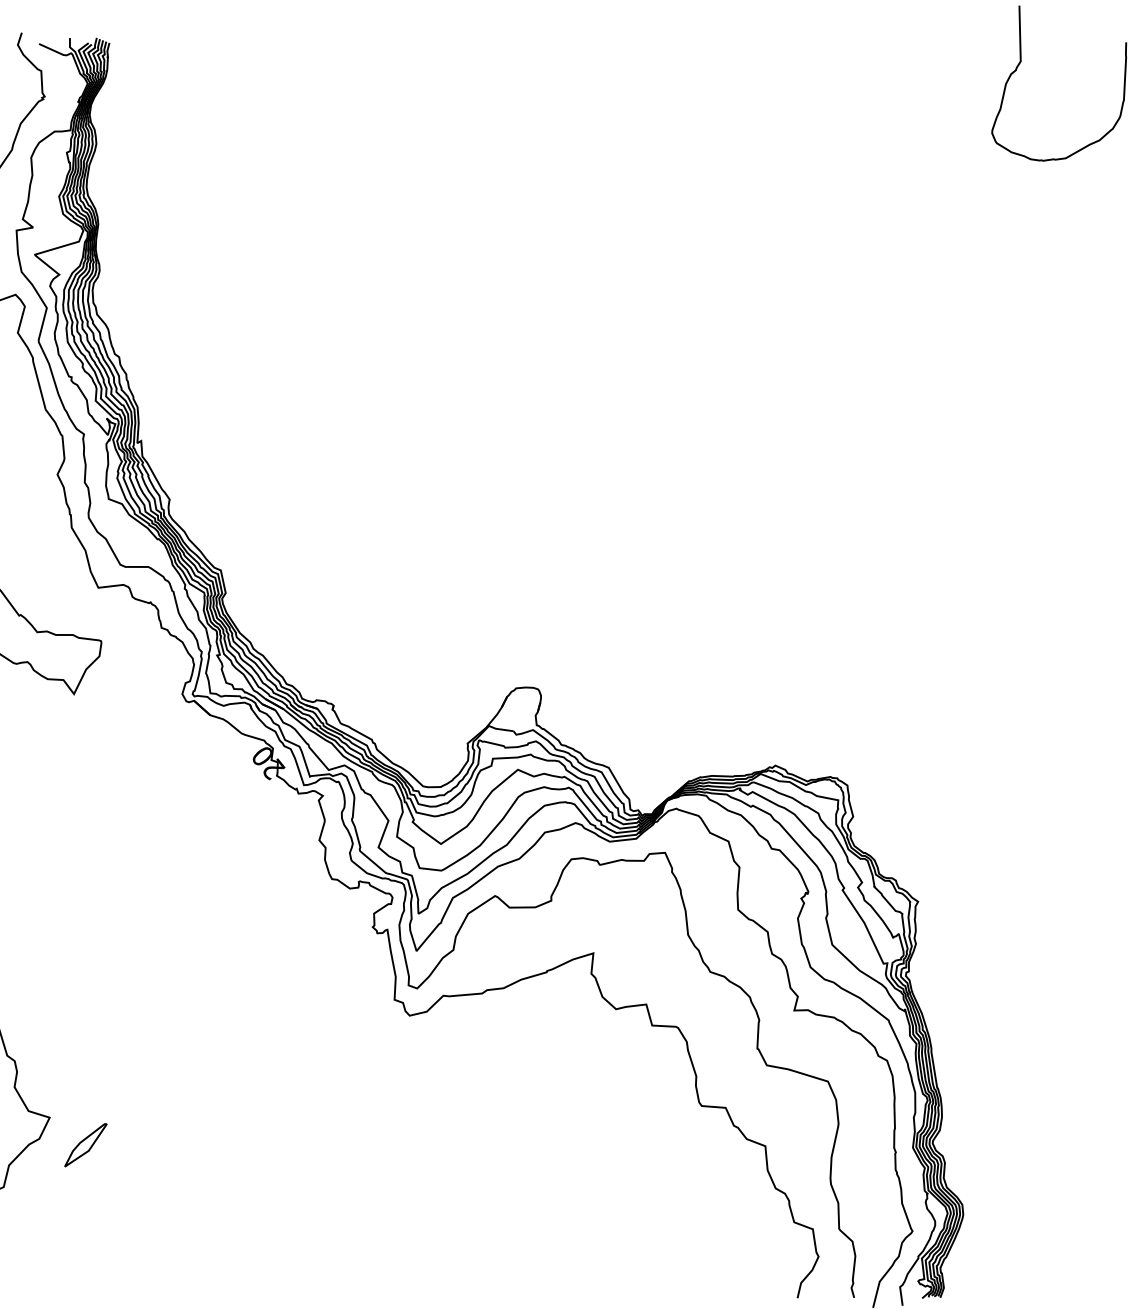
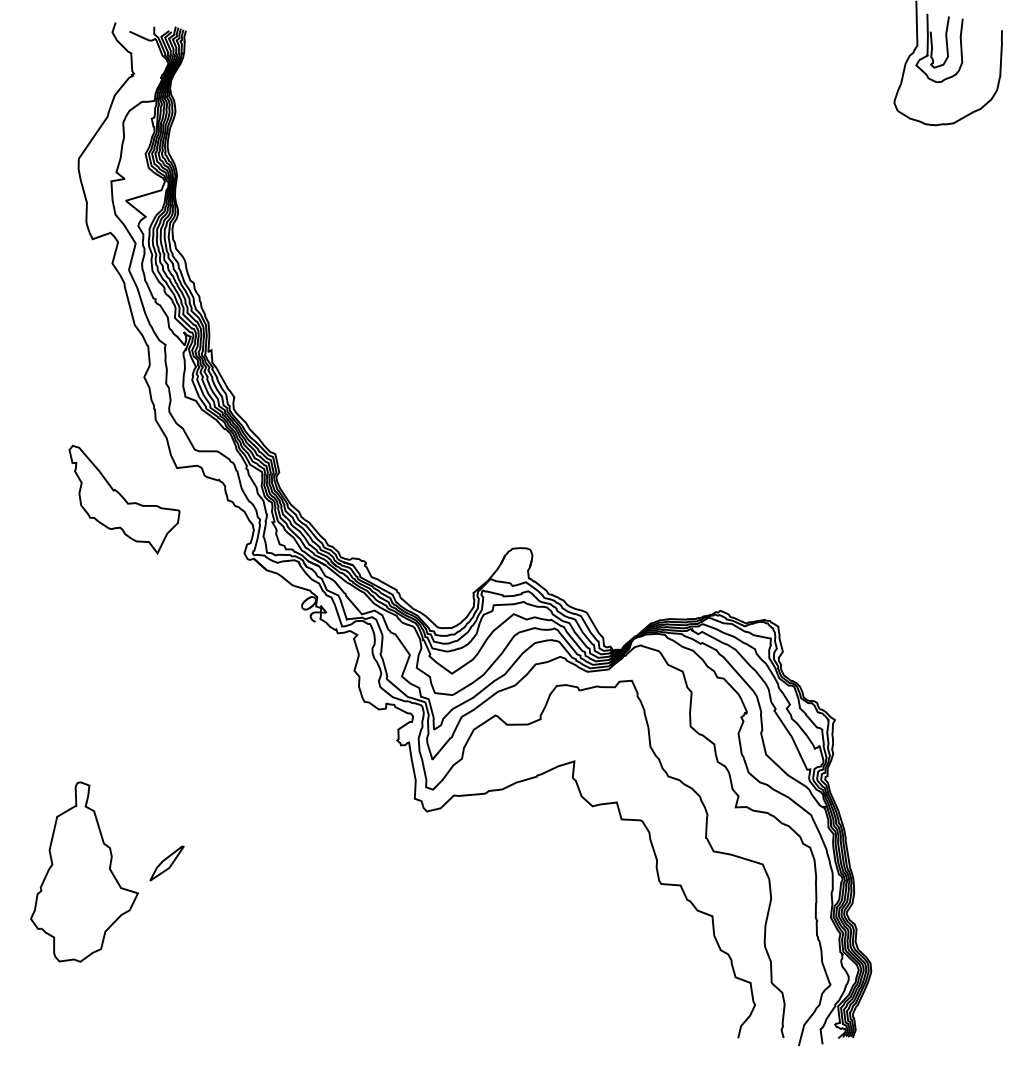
part: (1039, 65) -> (932, 48), added
part: (85, 1145) -> (166, 863), moved

